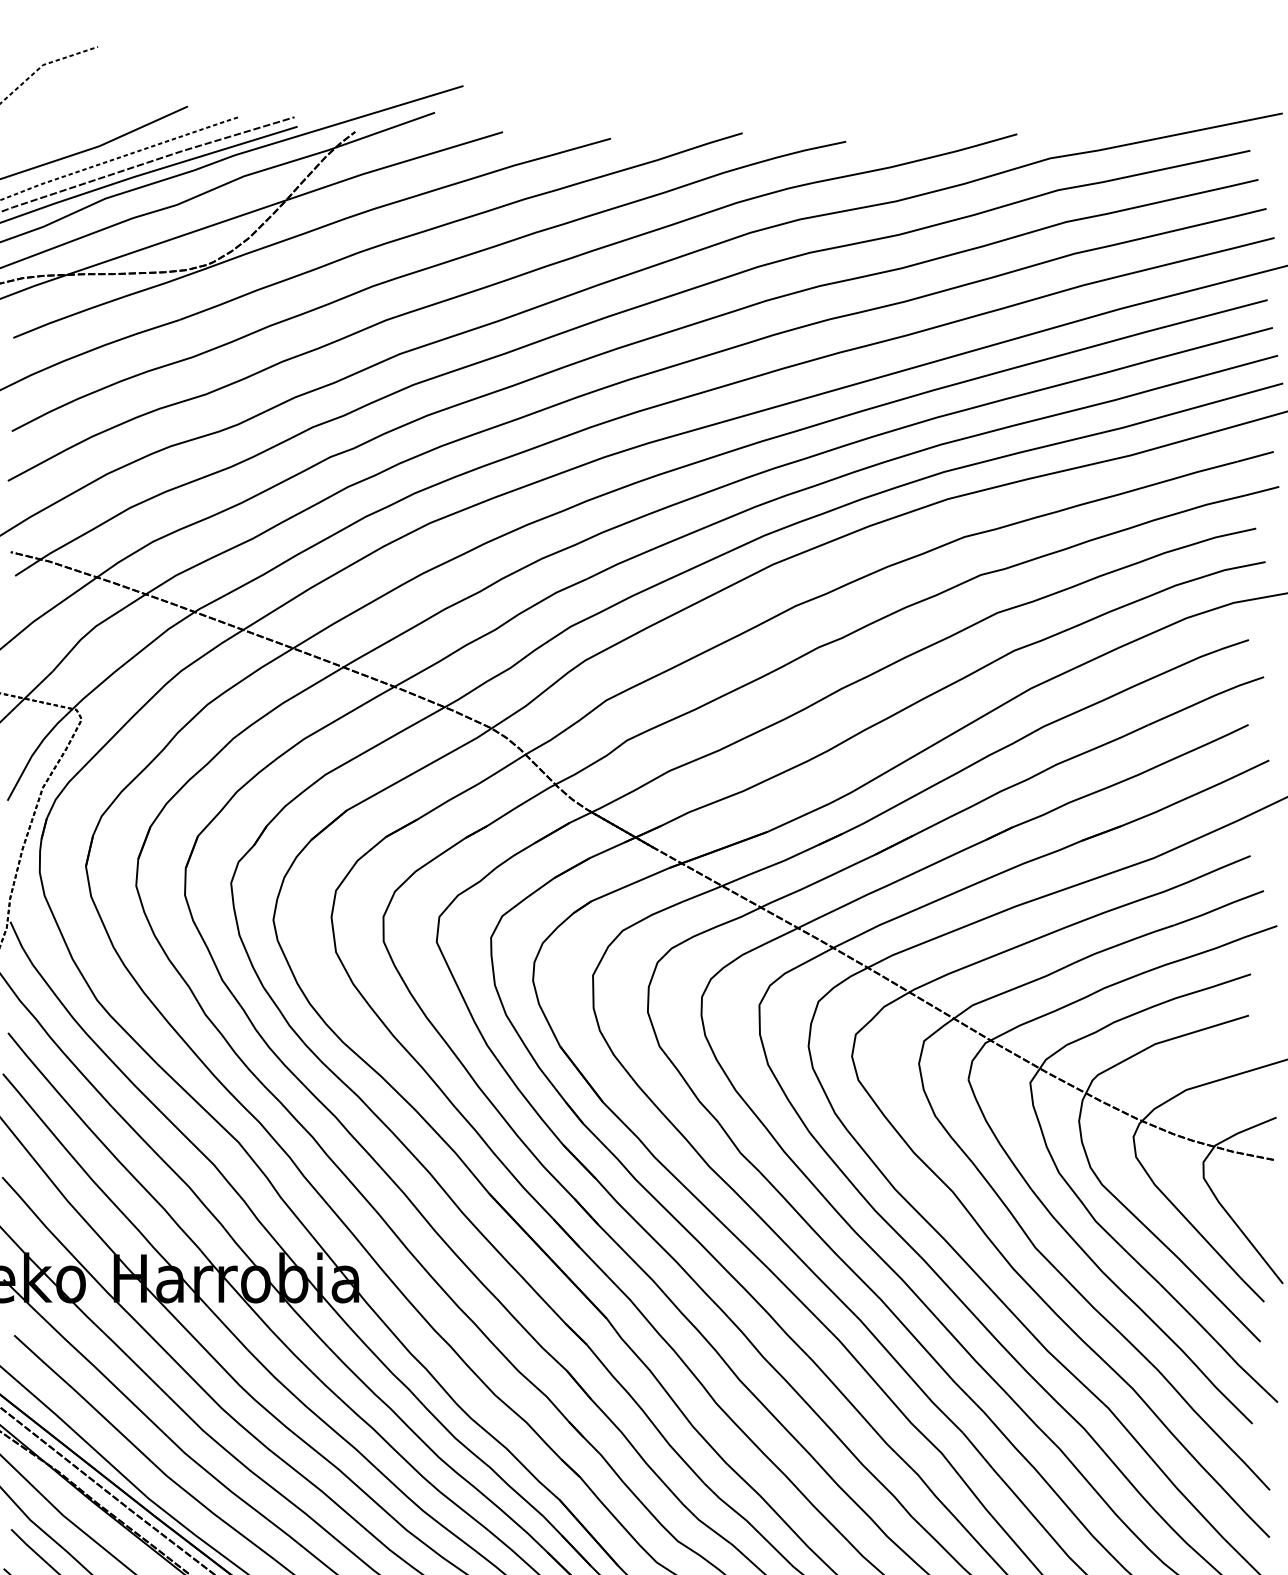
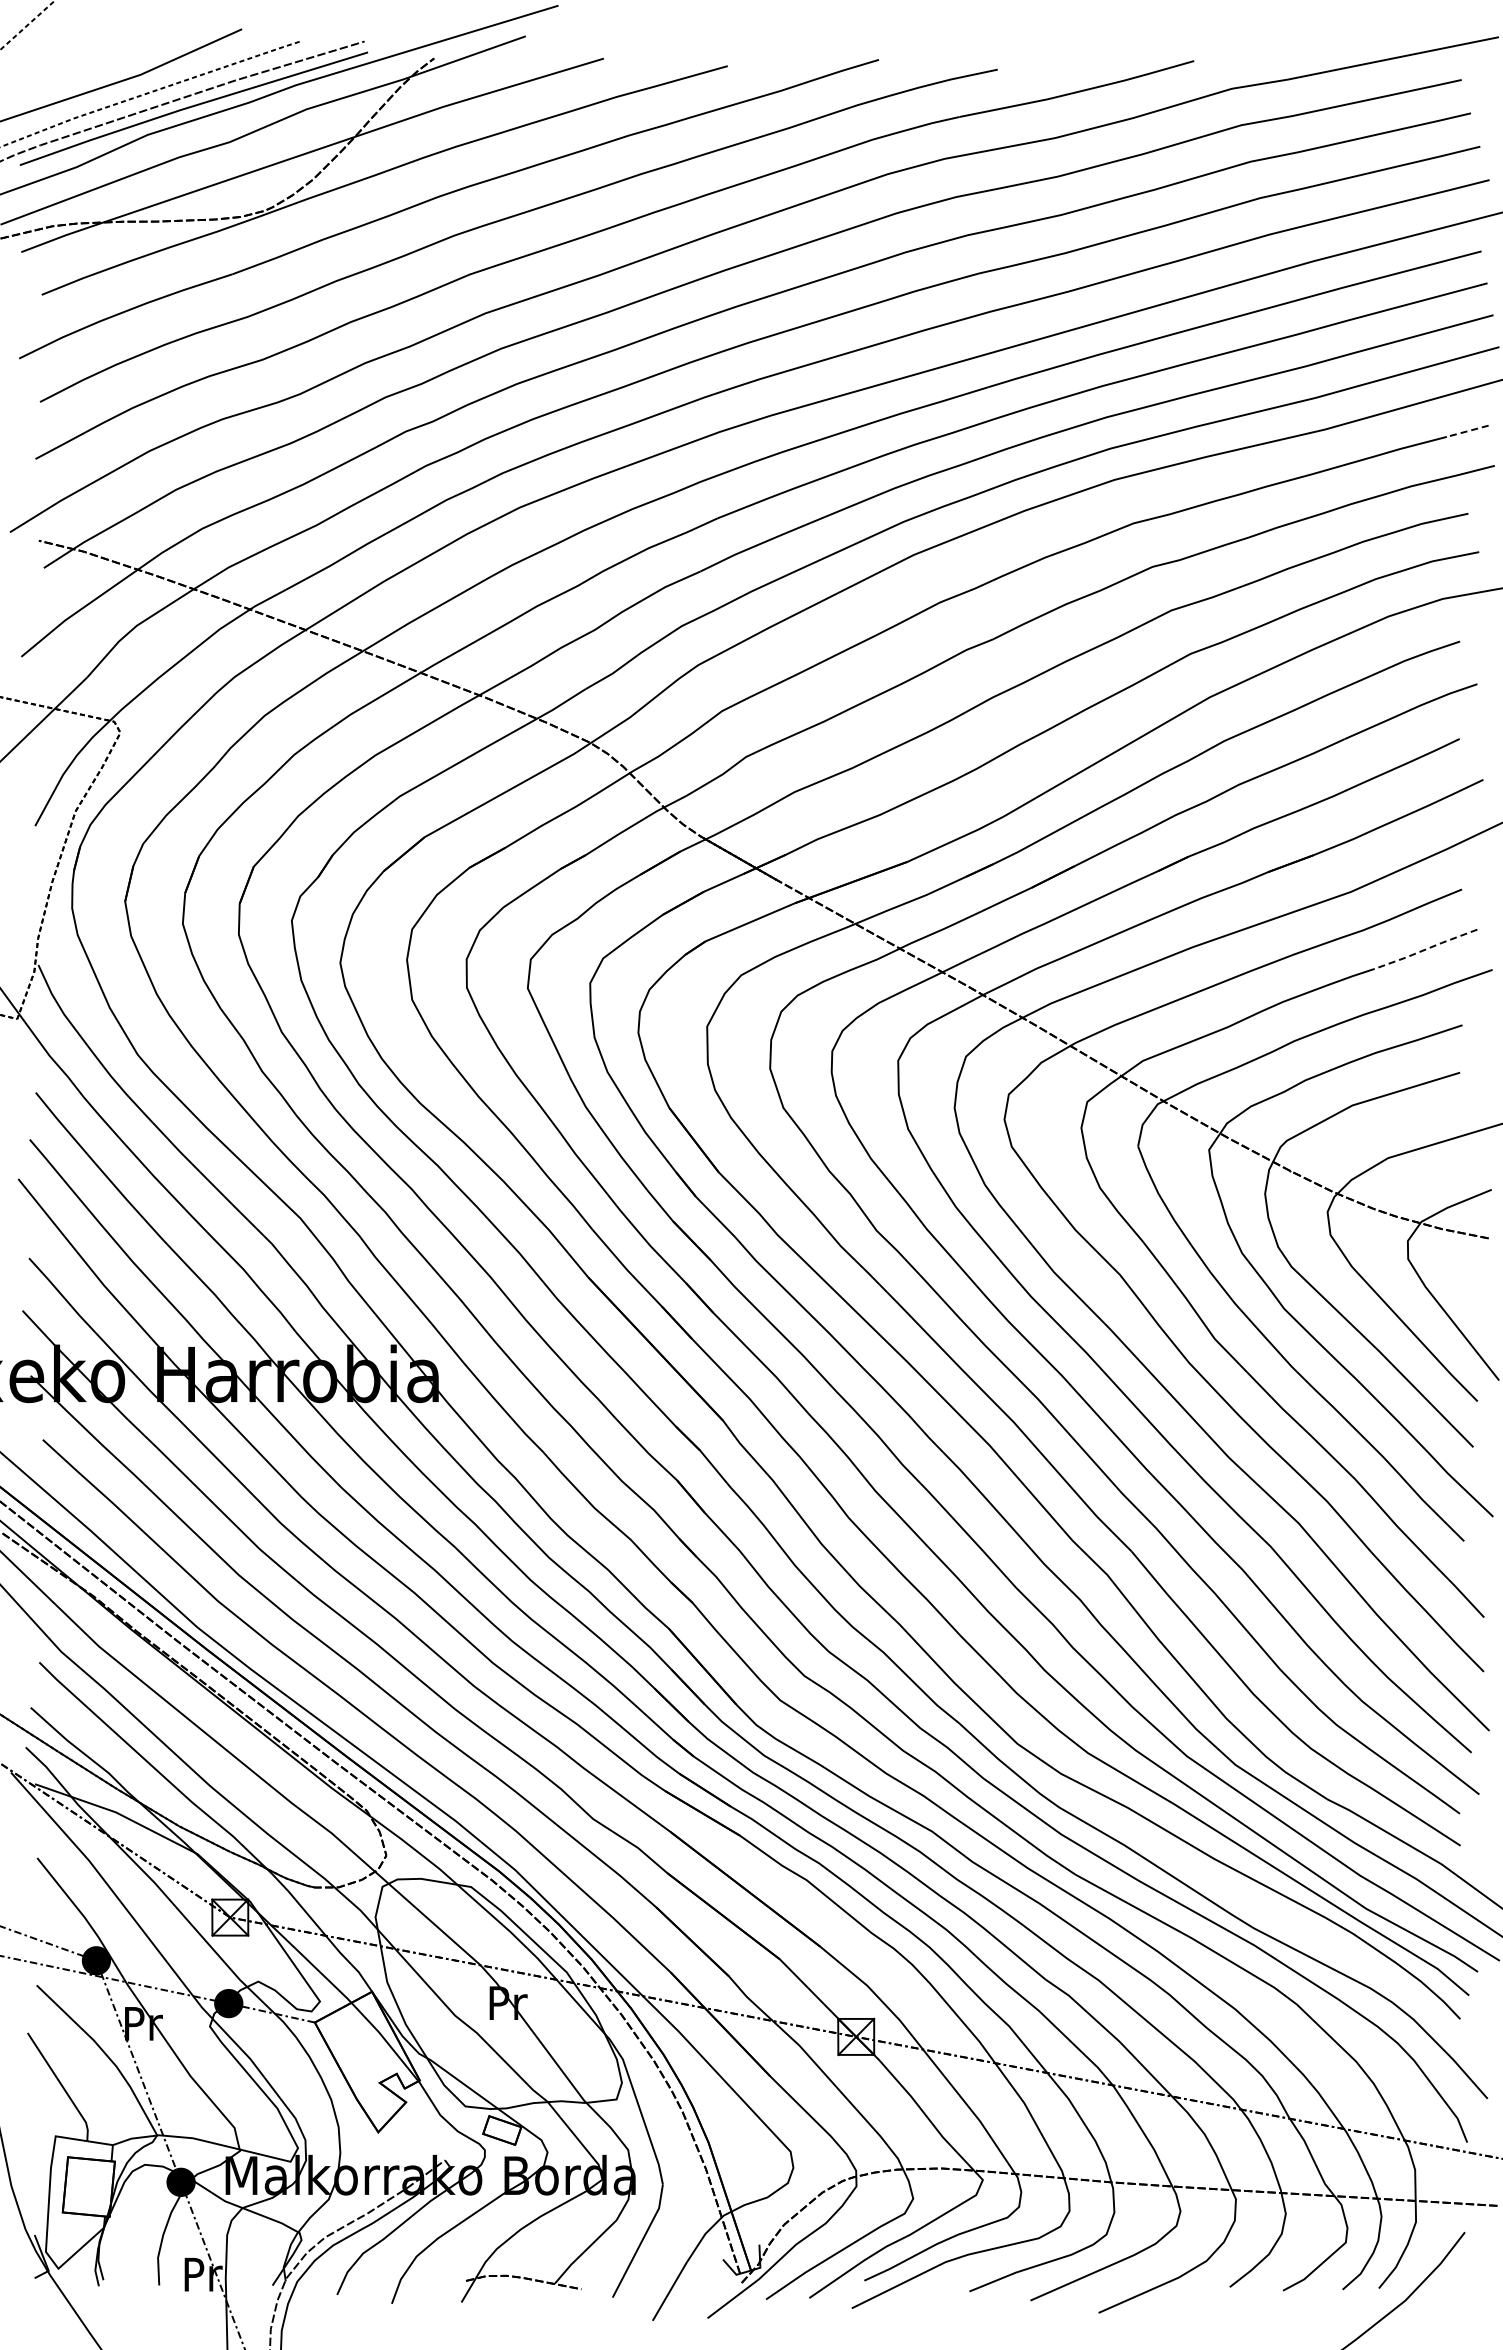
line: (1255, 456) -> (1467, 431), solid -> dashed
line: (1218, 908) -> (1425, 949), solid -> dashed

